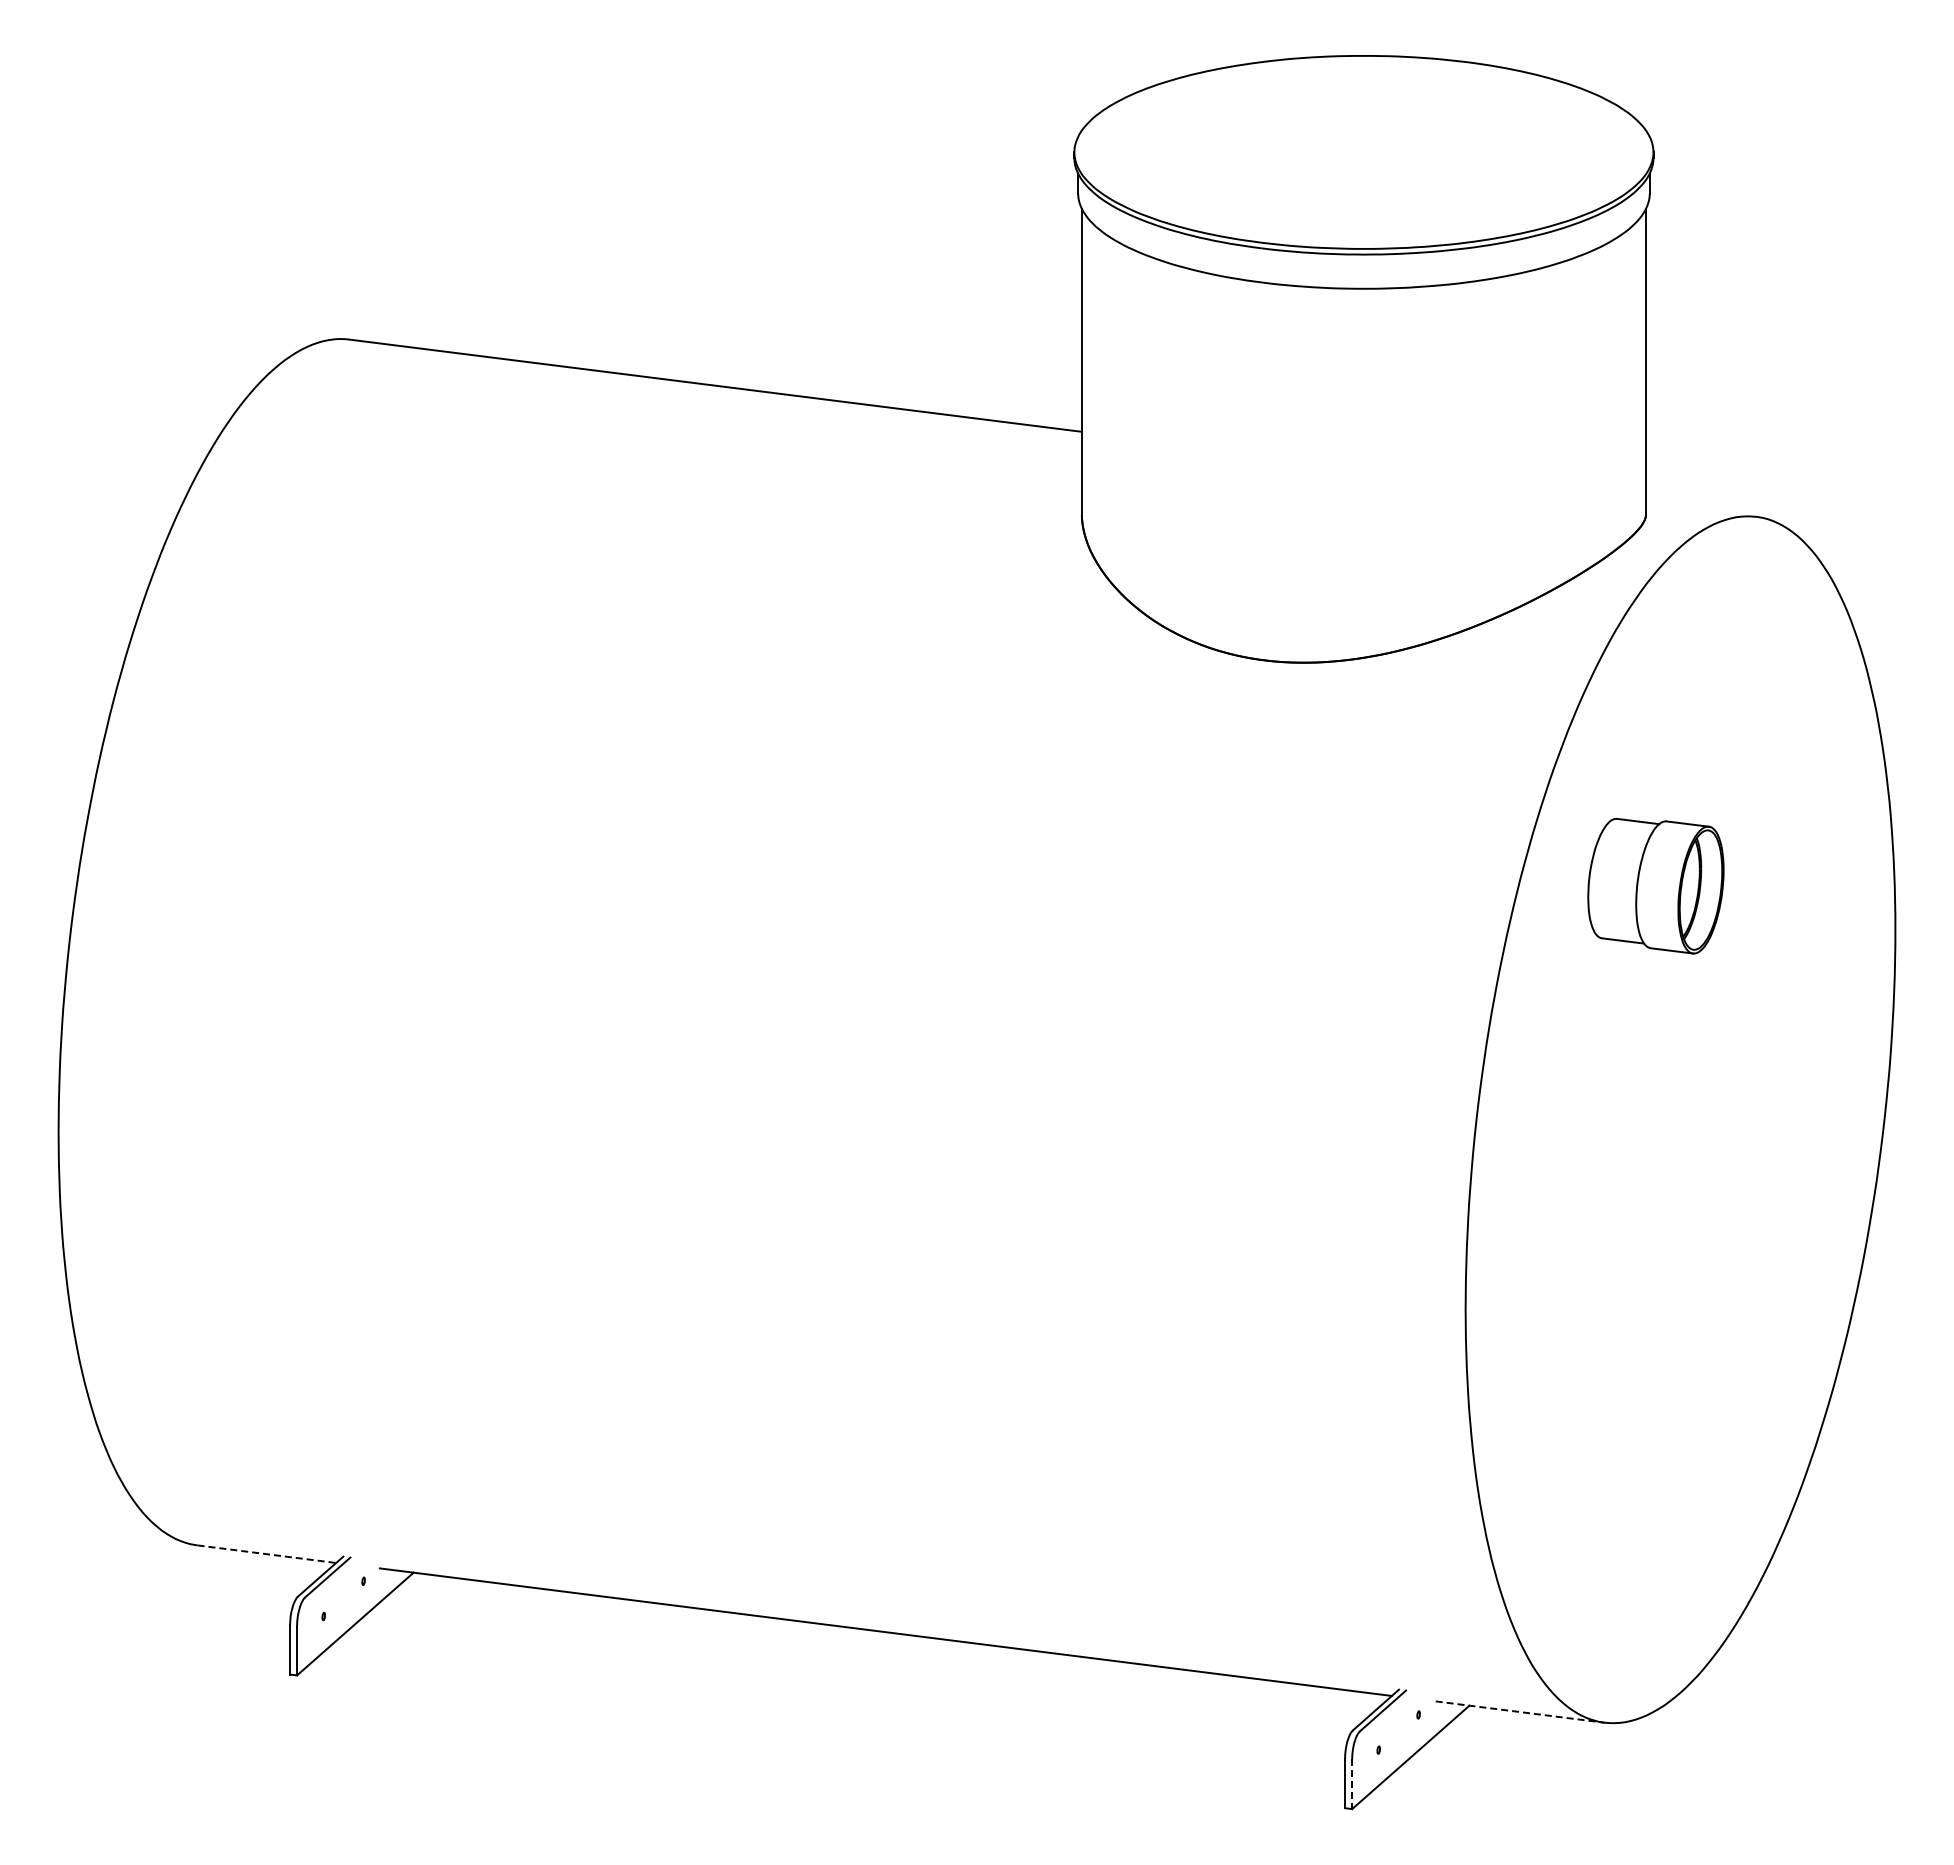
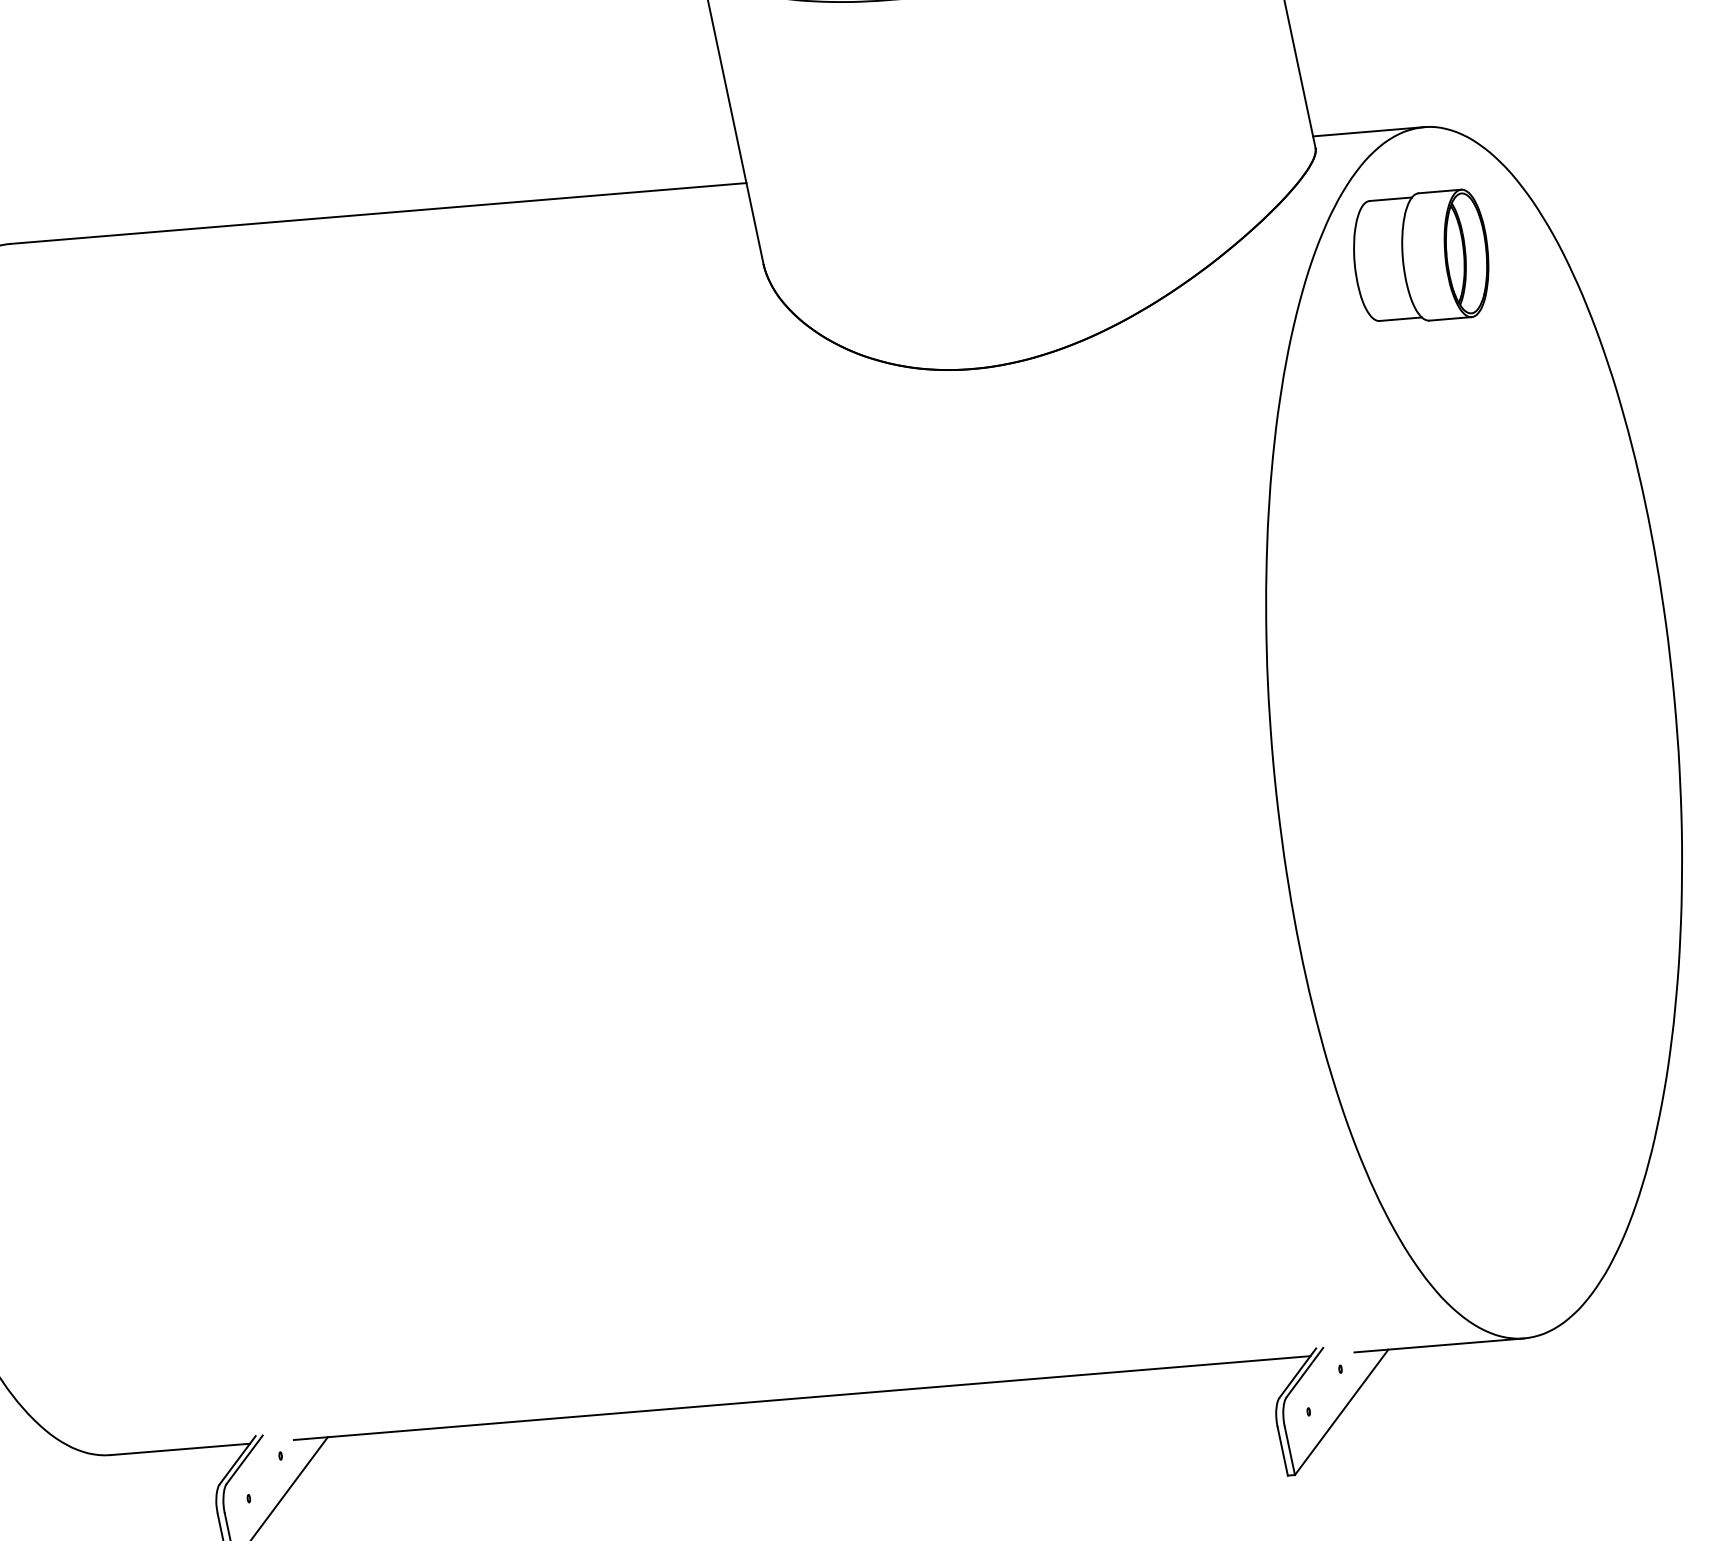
line: (1700, 509) -> (1367, 131), added
part: (1655, 885) -> (1421, 258), moved
line: (266, 1554) -> (180, 1449), dashed -> solid
line: (1520, 1712) -> (1439, 1345), dashed -> solid
line: (1352, 1784) -> (1290, 1450), dashed -> solid

